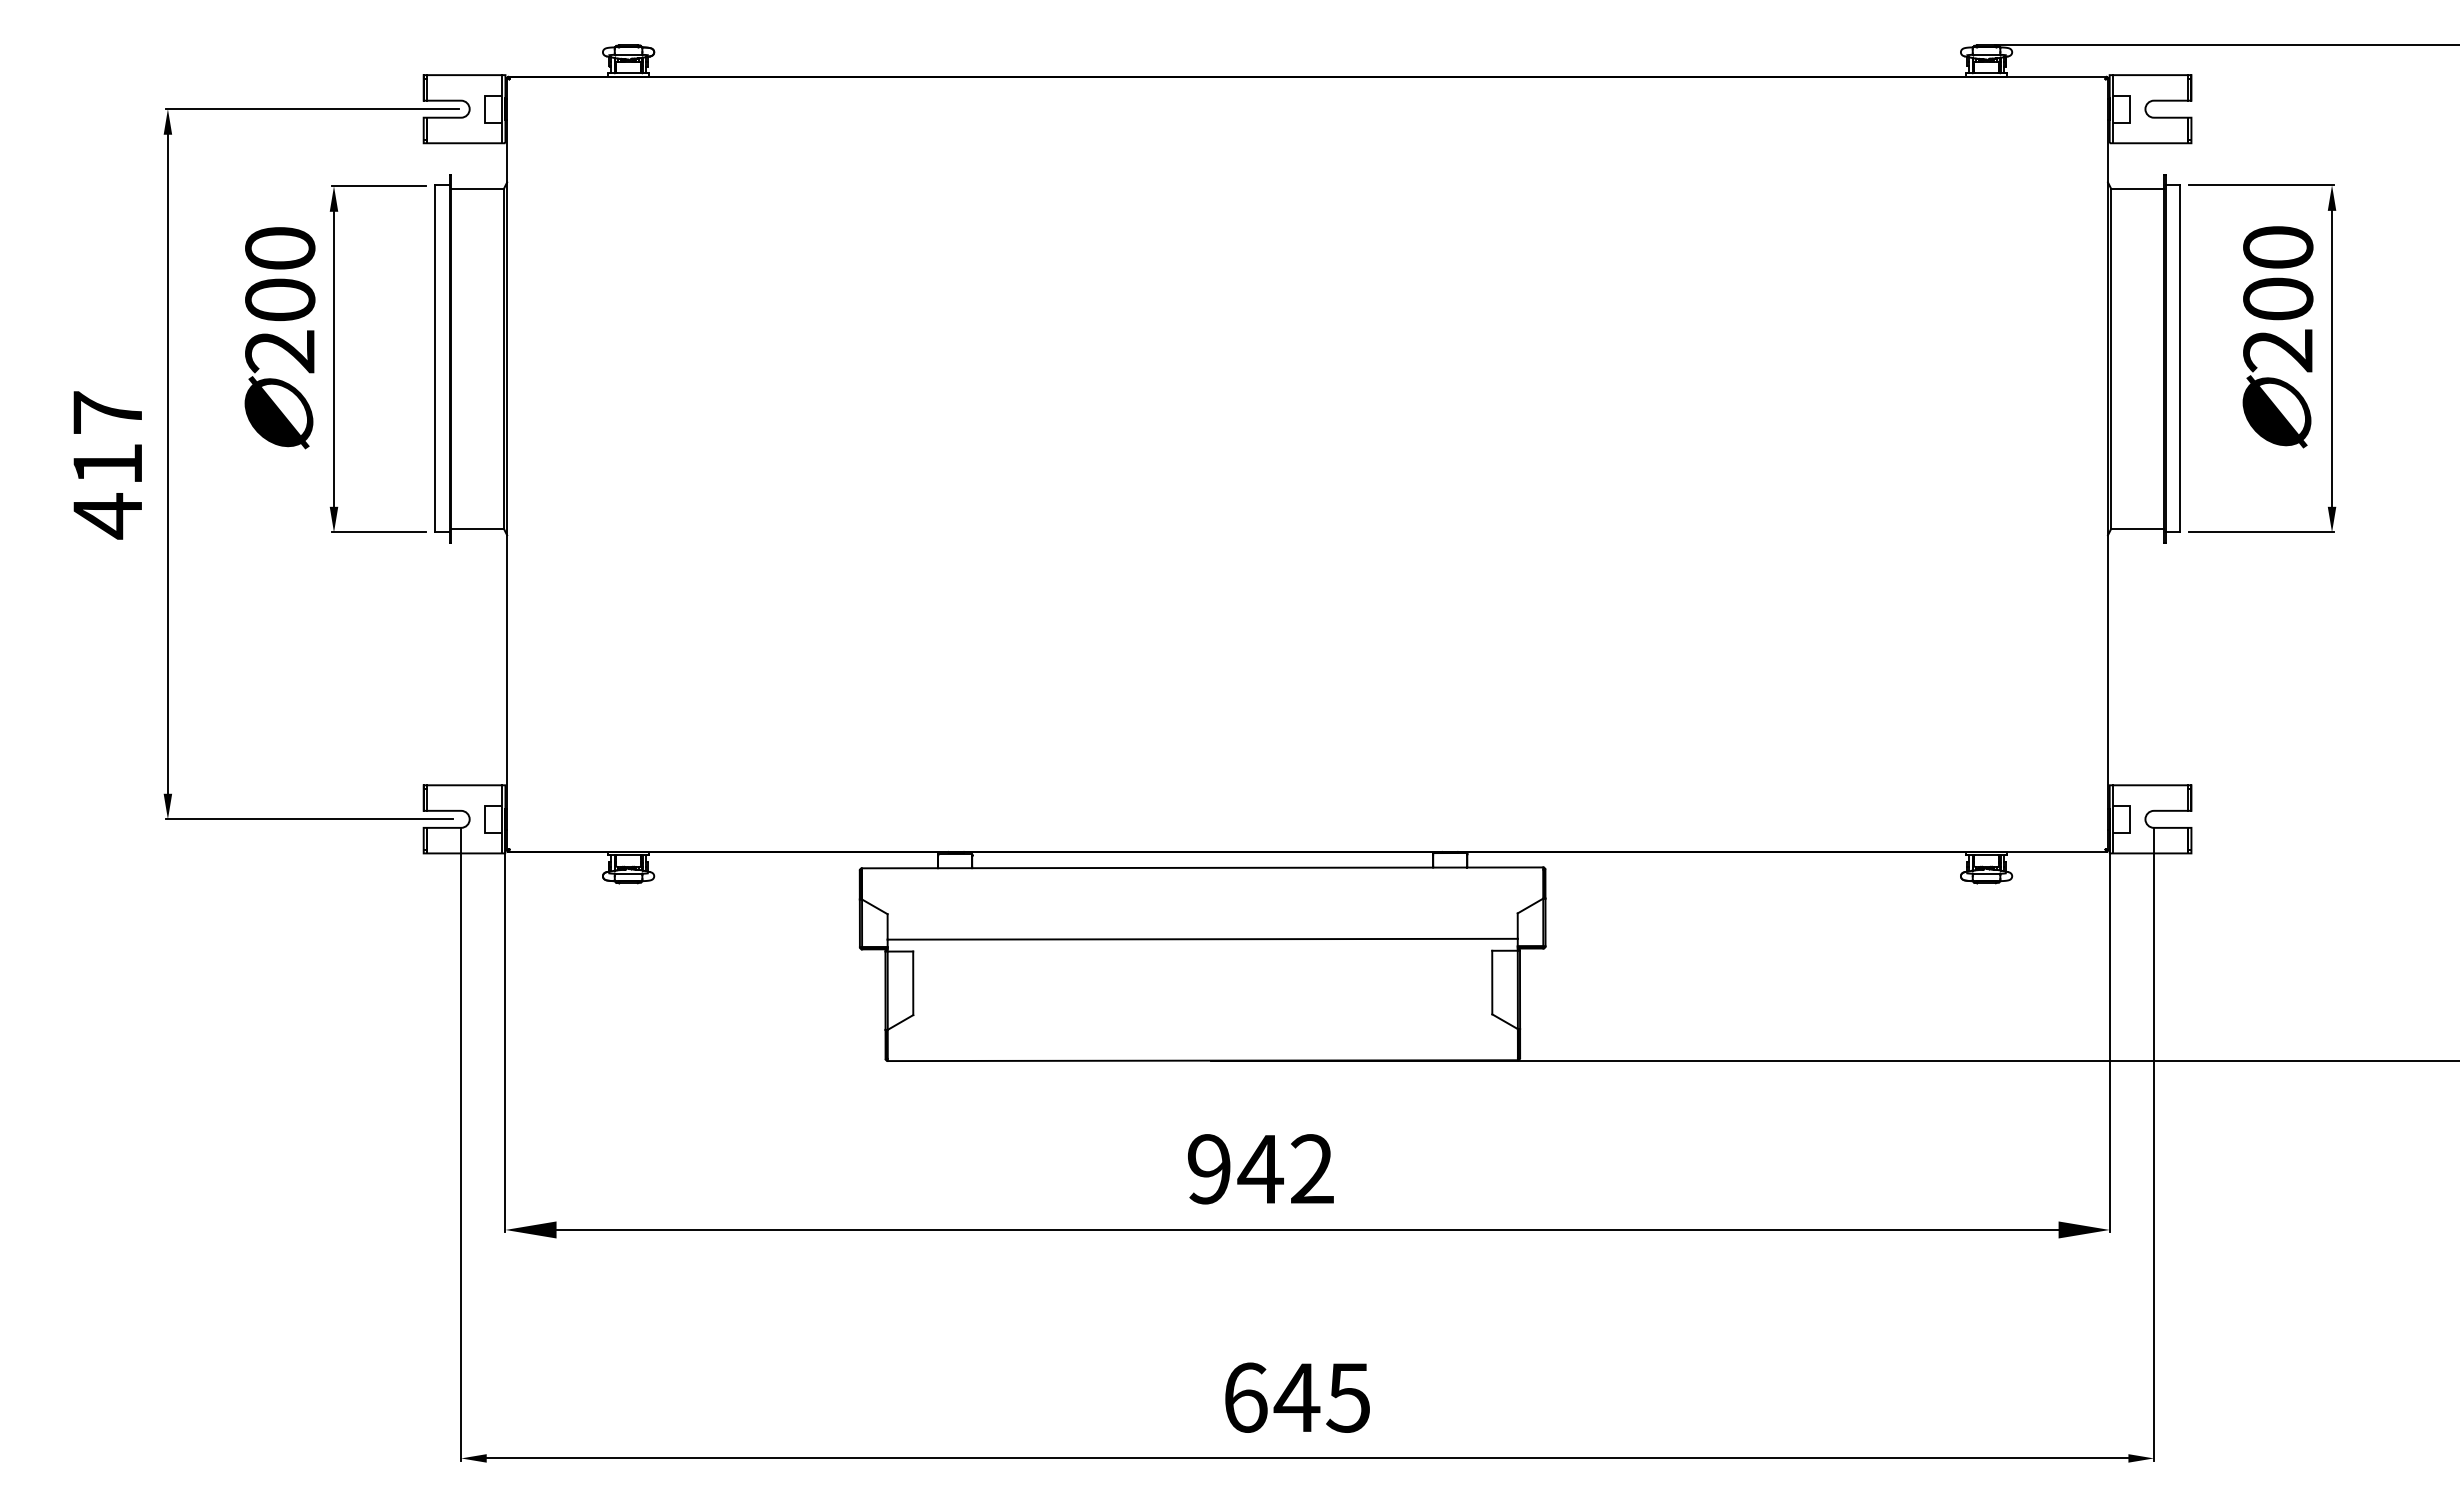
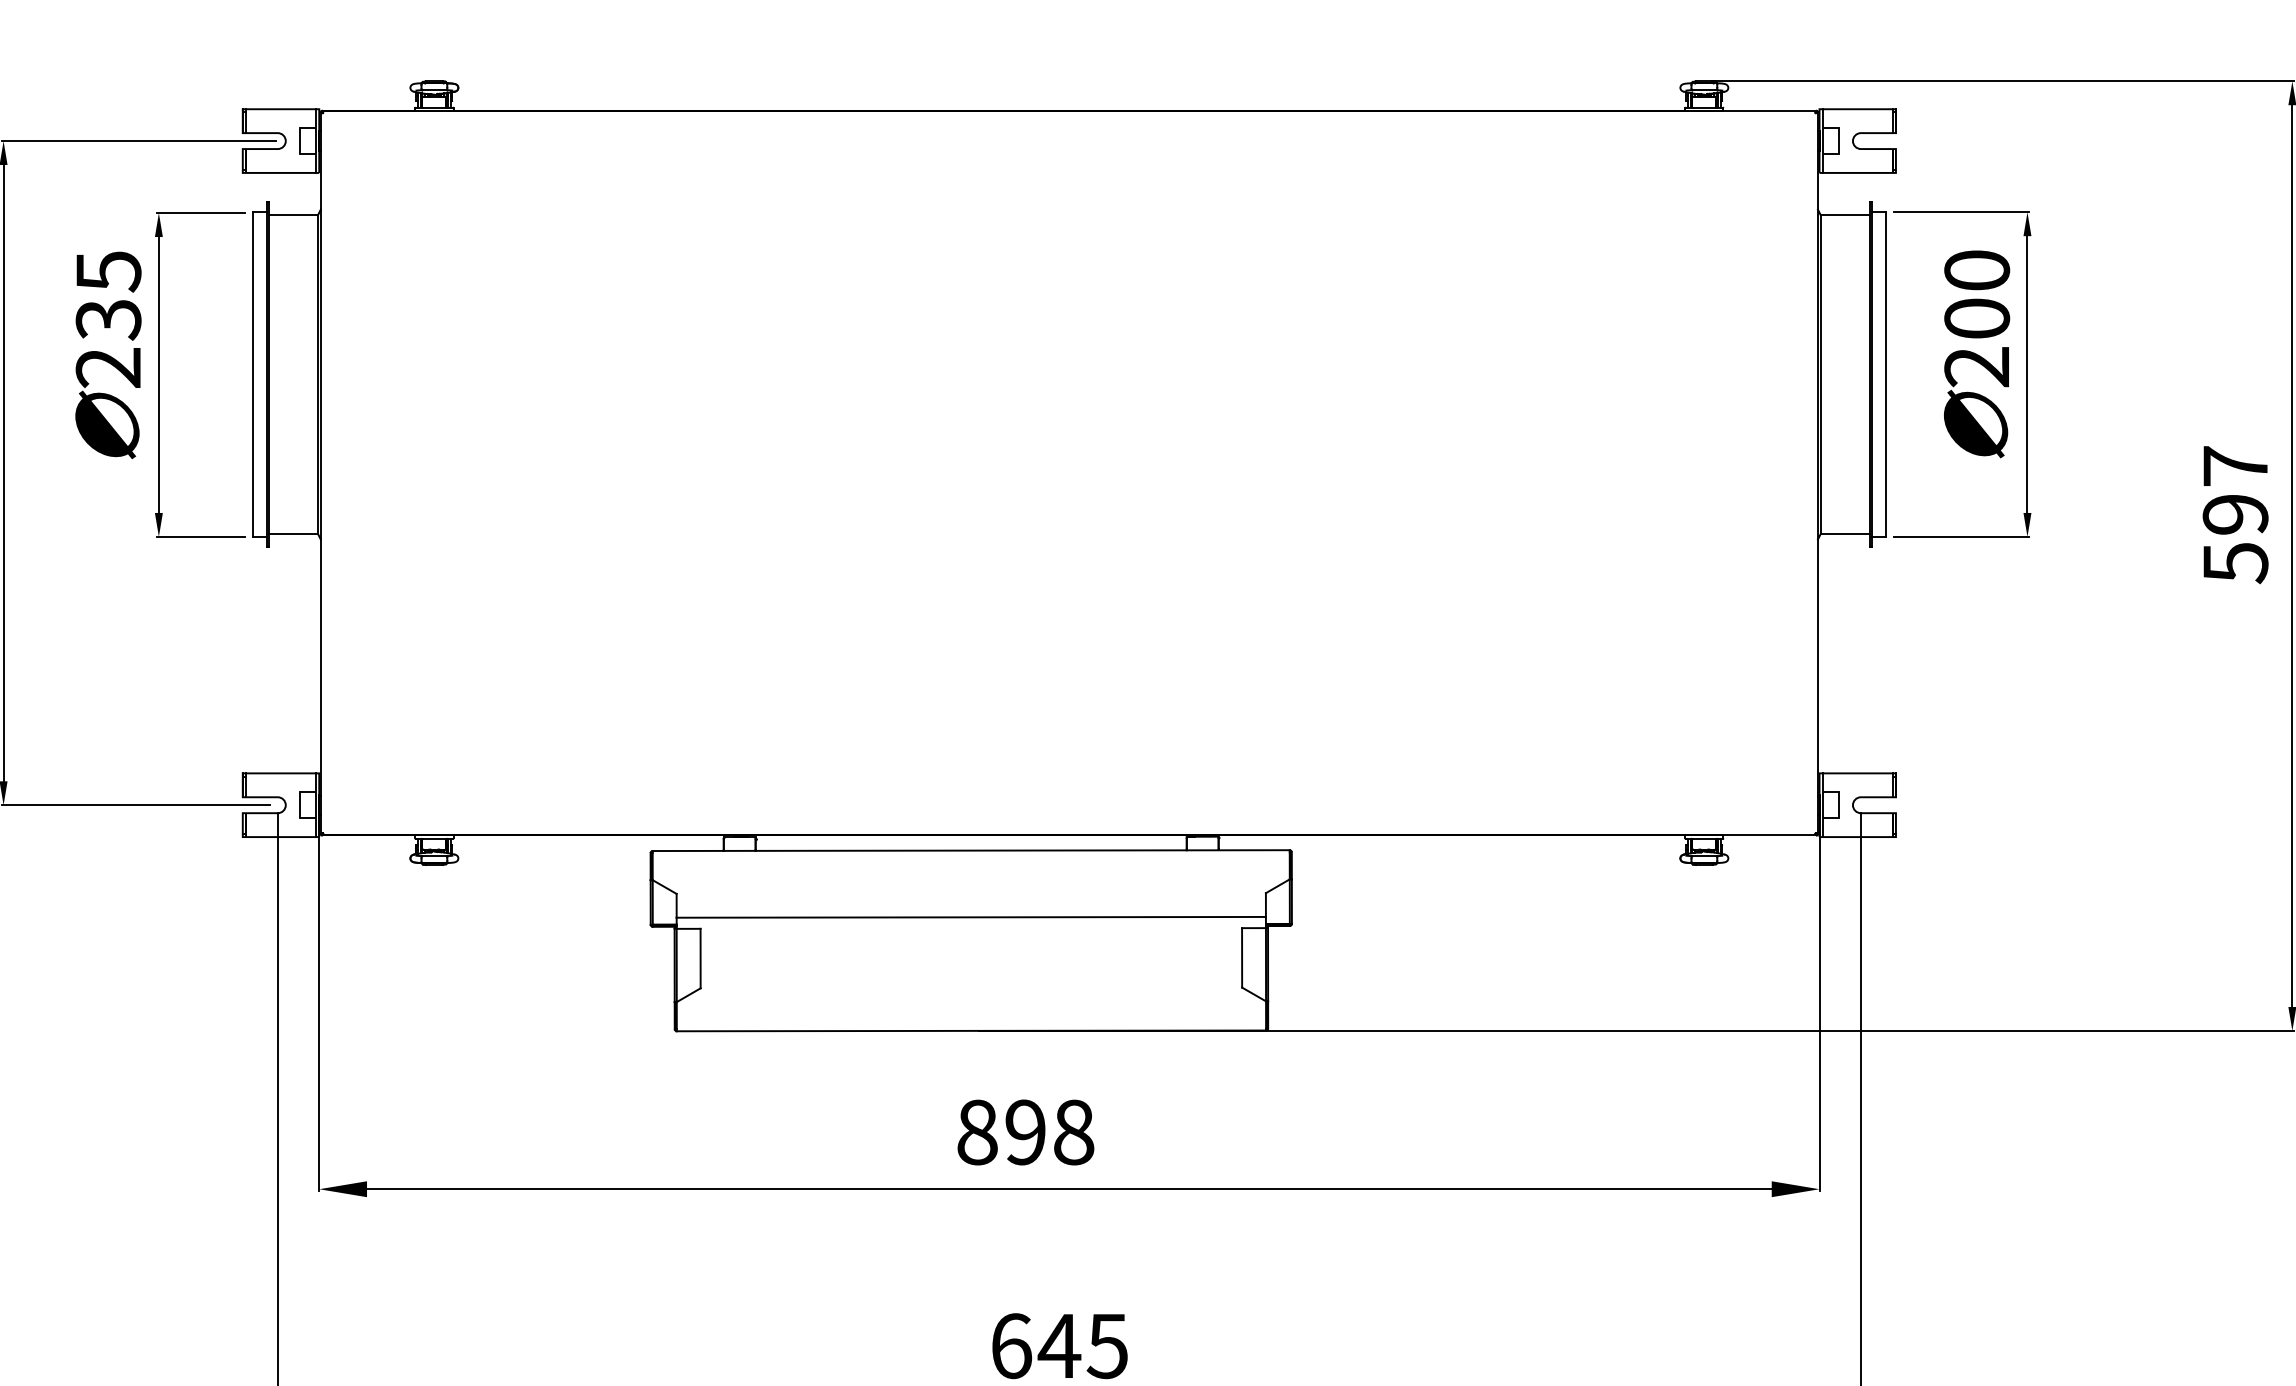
text: (280, 274) -> (108, 295), 200 -> 235
text: (1261, 1169) -> (1026, 1132), 942 -> 898

